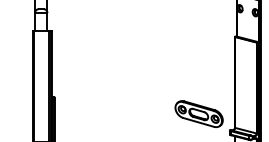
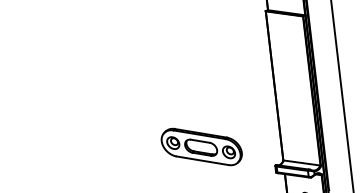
part: (198, 114) -> (200, 147), moved

